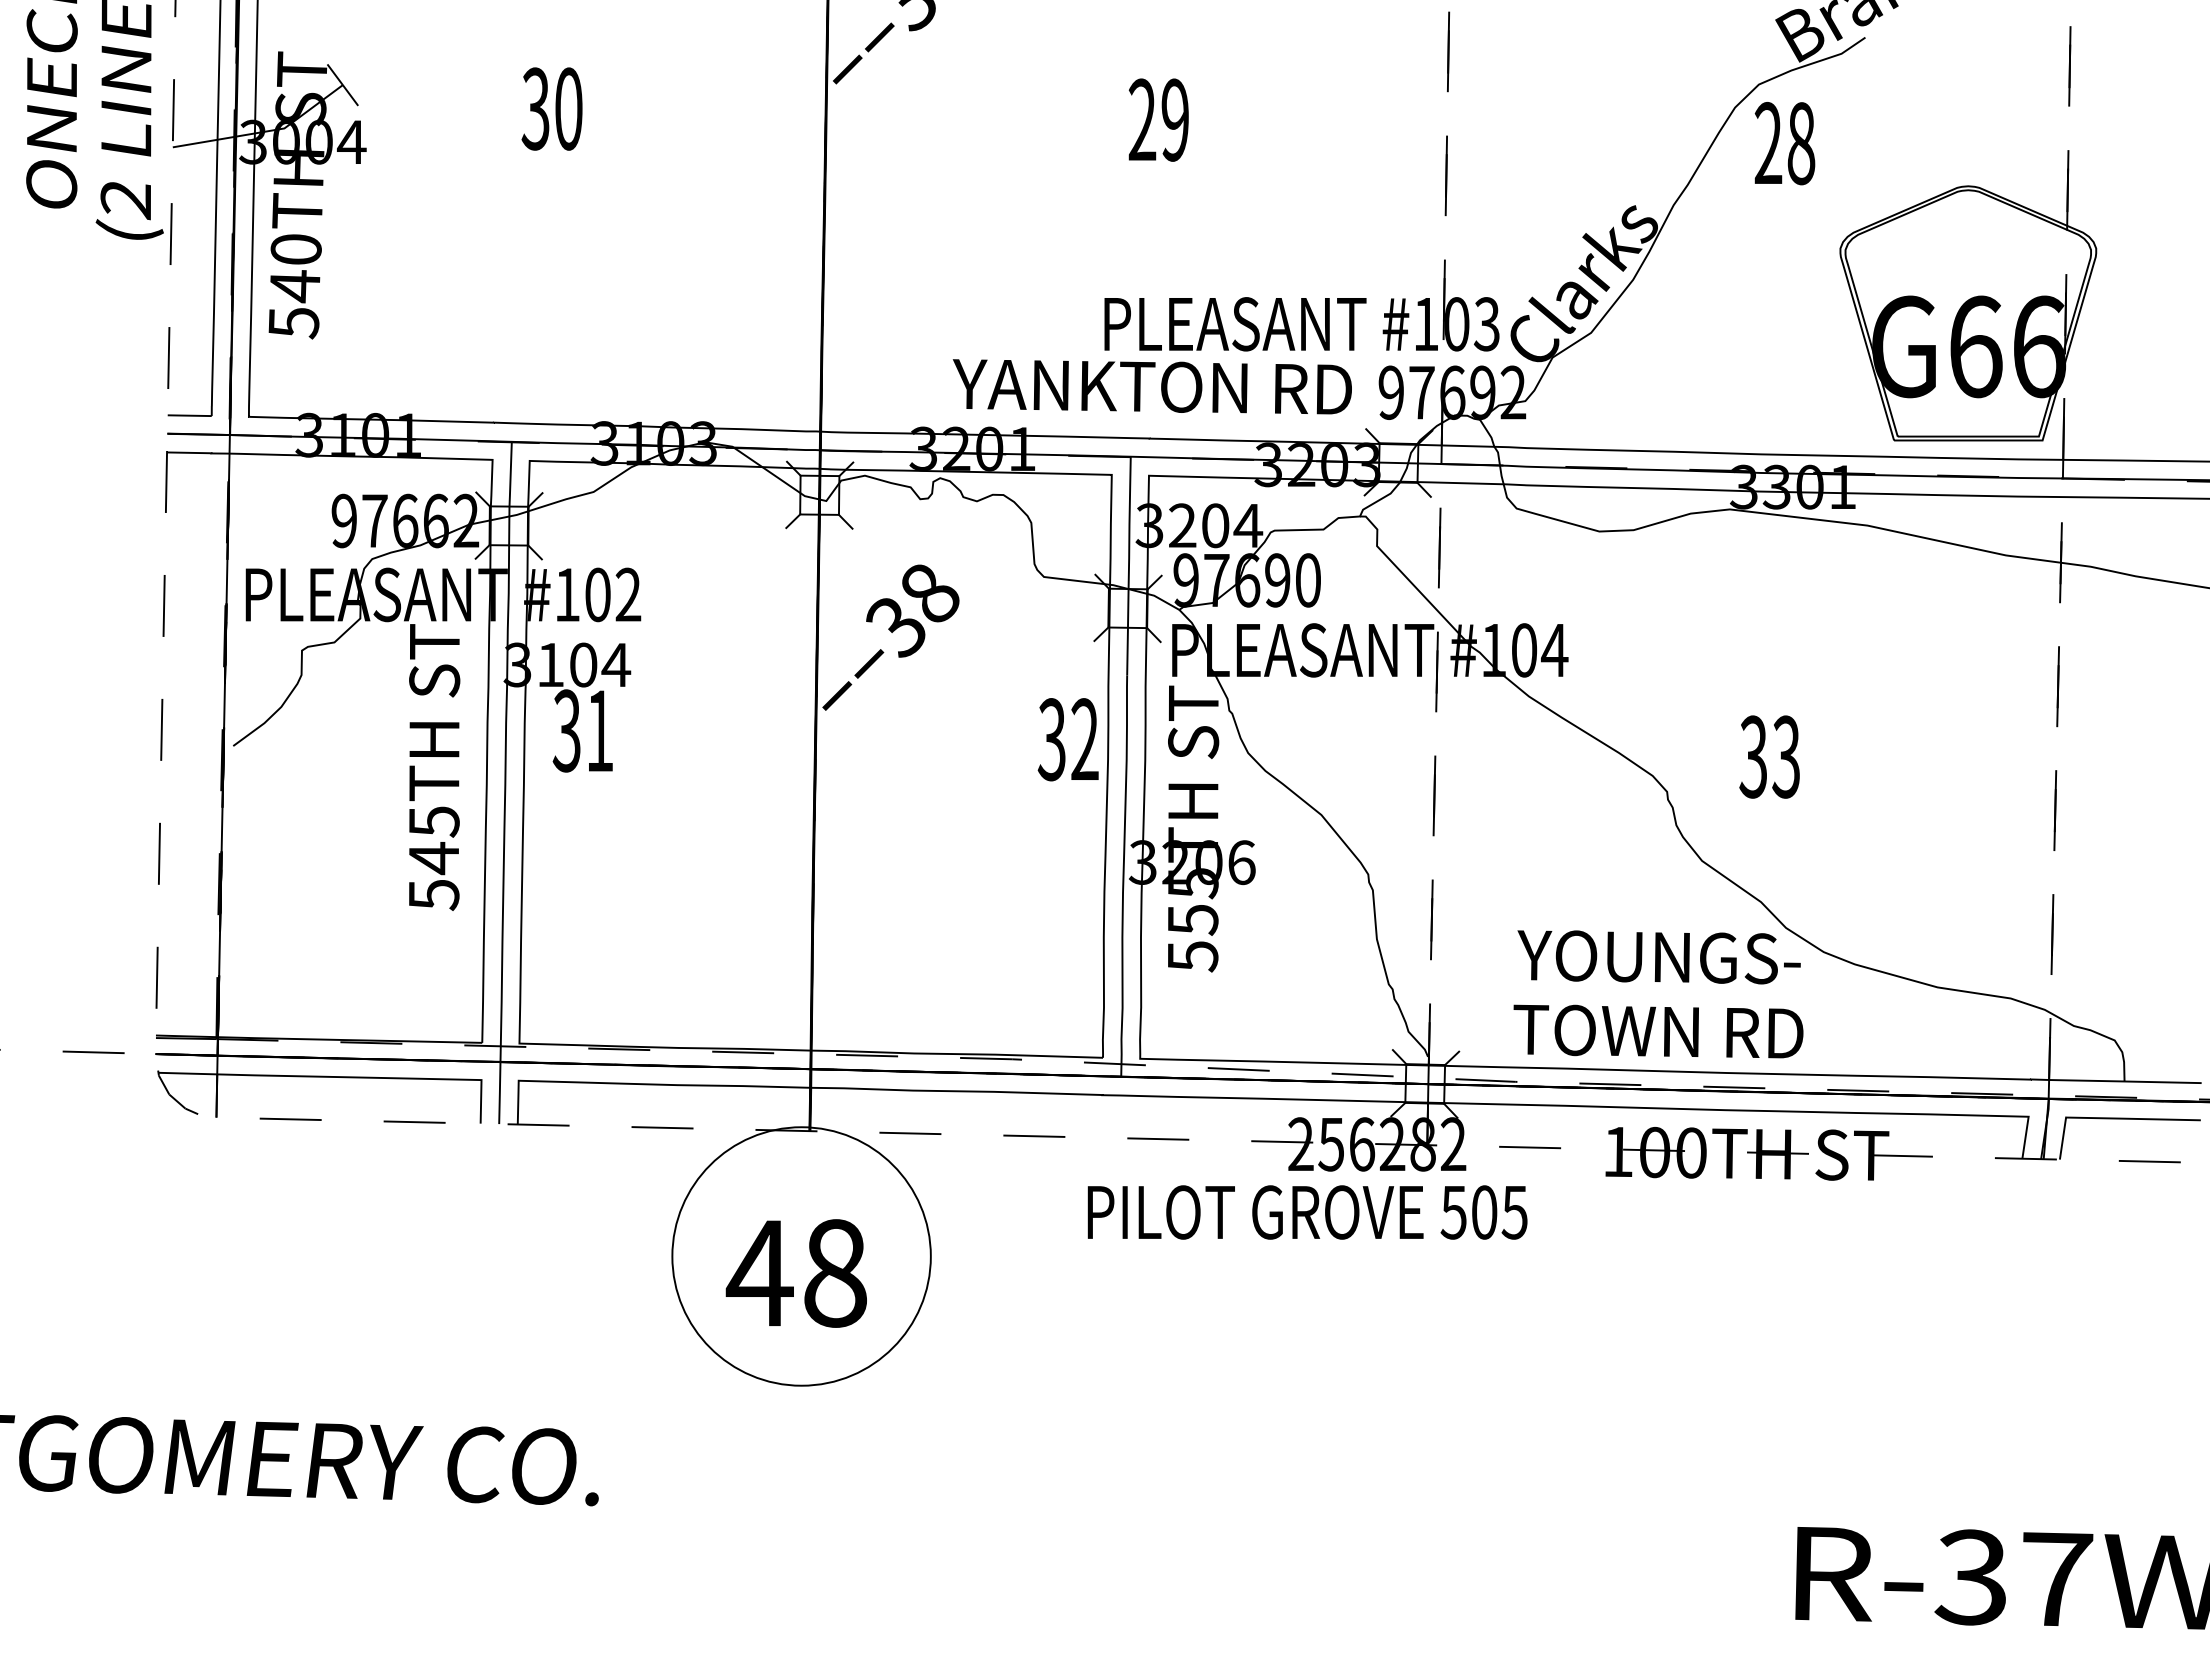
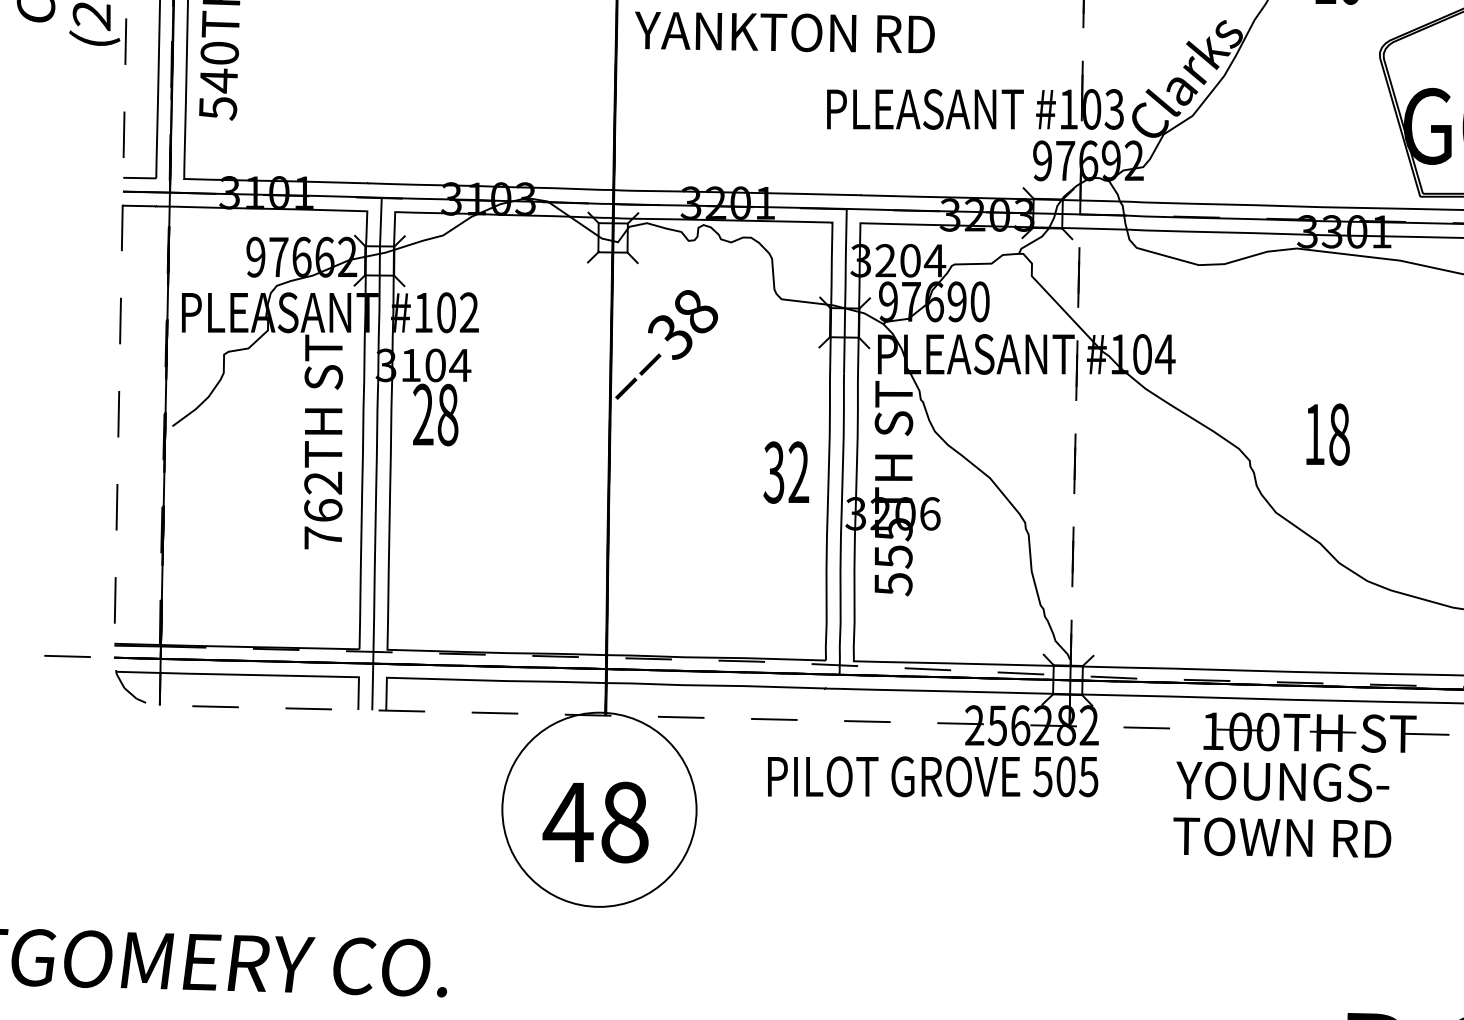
text: (1151, 386) -> (784, 32), moved
text: (582, 730) -> (434, 414), 31 -> 28
text: (1067, 739) -> (785, 472), moved
text: (1769, 756) -> (1326, 434), 33 -> 18
text: (433, 858) -> (322, 510), 545TH -> 762TH
text: (1658, 994) -> (1282, 809), moved
text: (1307, 1212) -> (932, 776), moved

